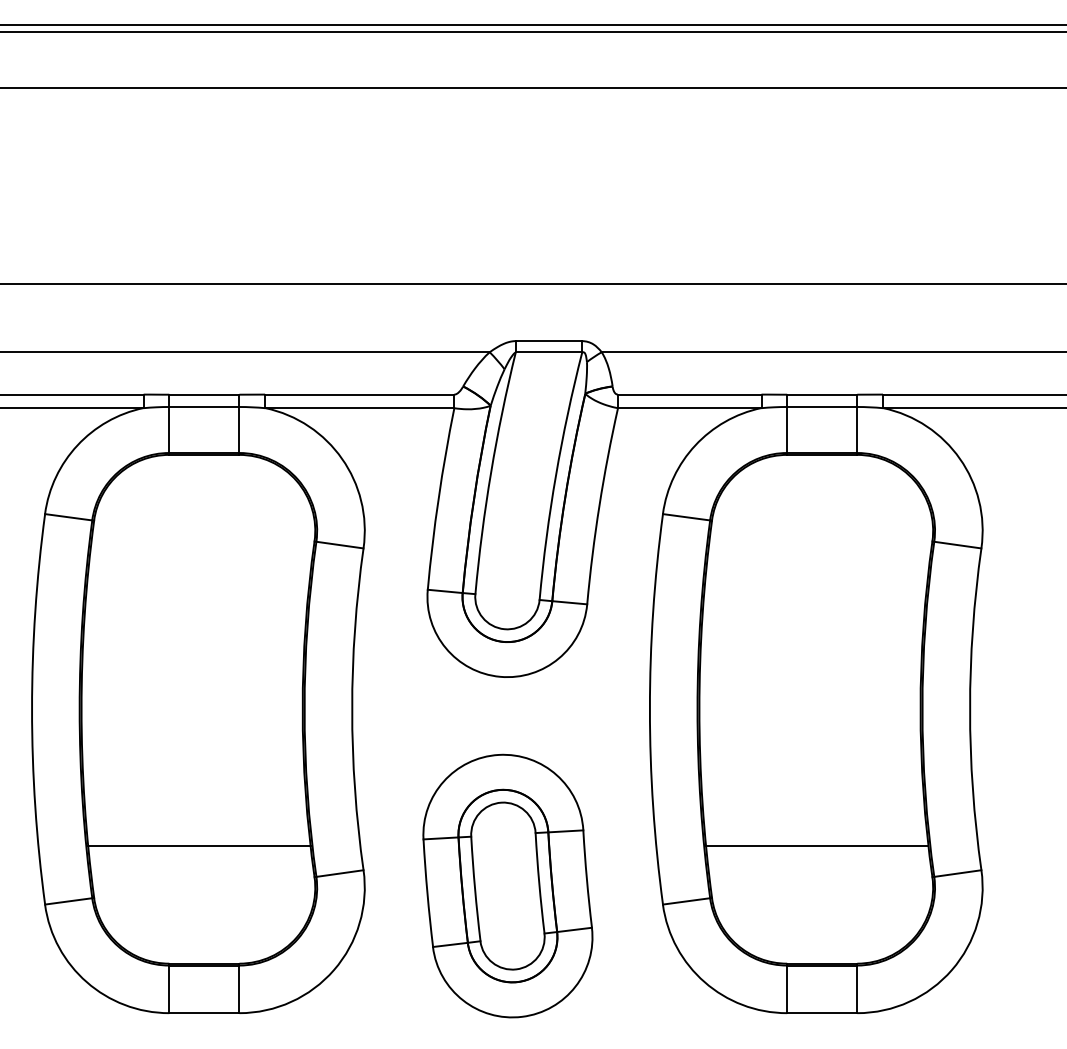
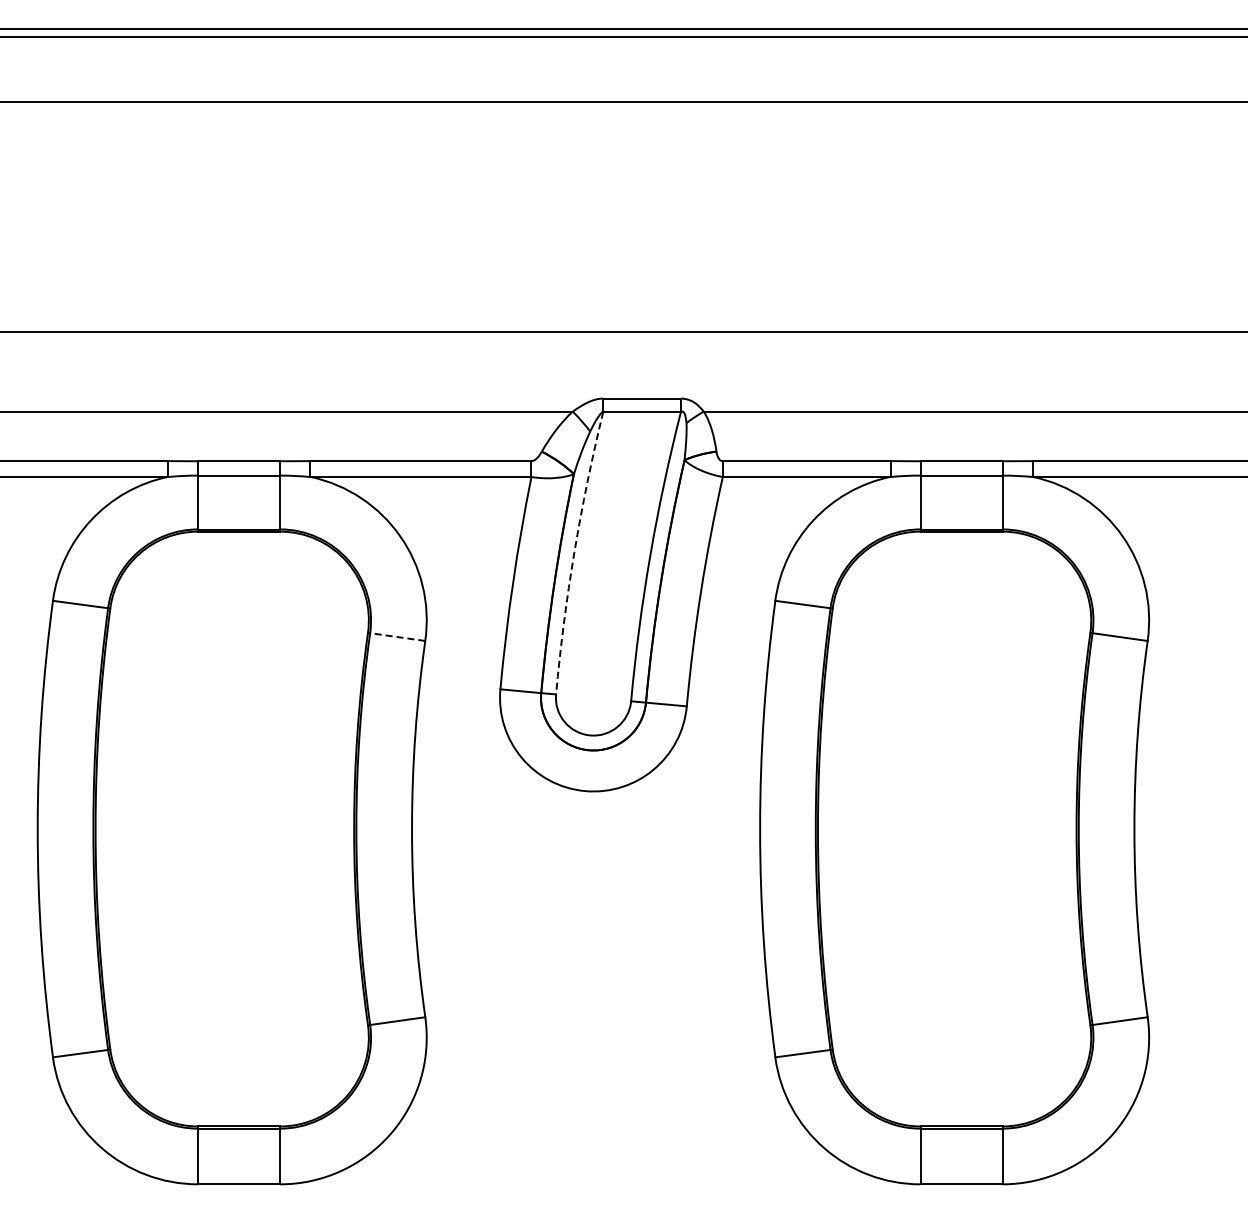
arc: (491, 472) -> (574, 552), solid -> dashed
line: (339, 545) -> (397, 637), solid -> dashed
line: (199, 845) -> (233, 988), removed
line: (817, 845) -> (955, 988), removed
part: (507, 885) -> (593, 1035), removed

